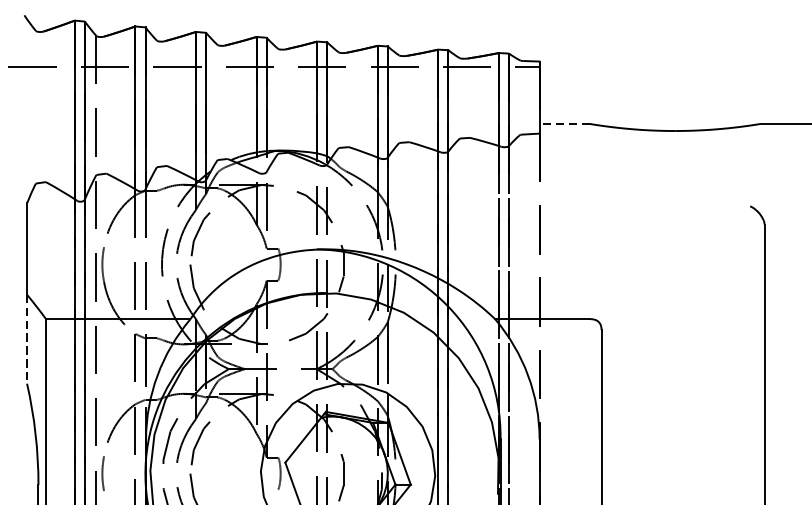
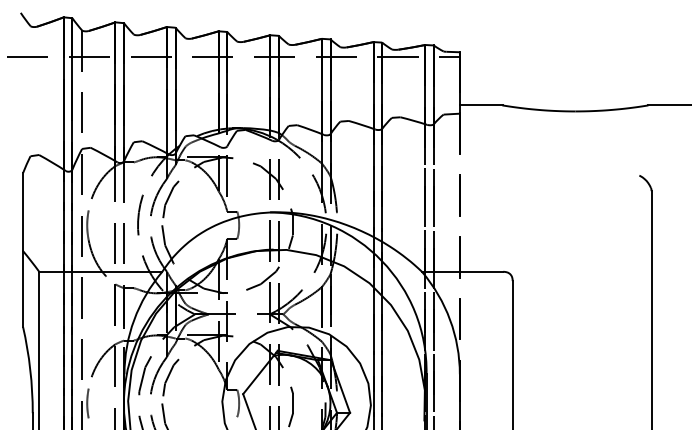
line: (564, 124) -> (481, 105), dashed -> solid
line: (27, 338) -> (23, 288), dashed -> solid

